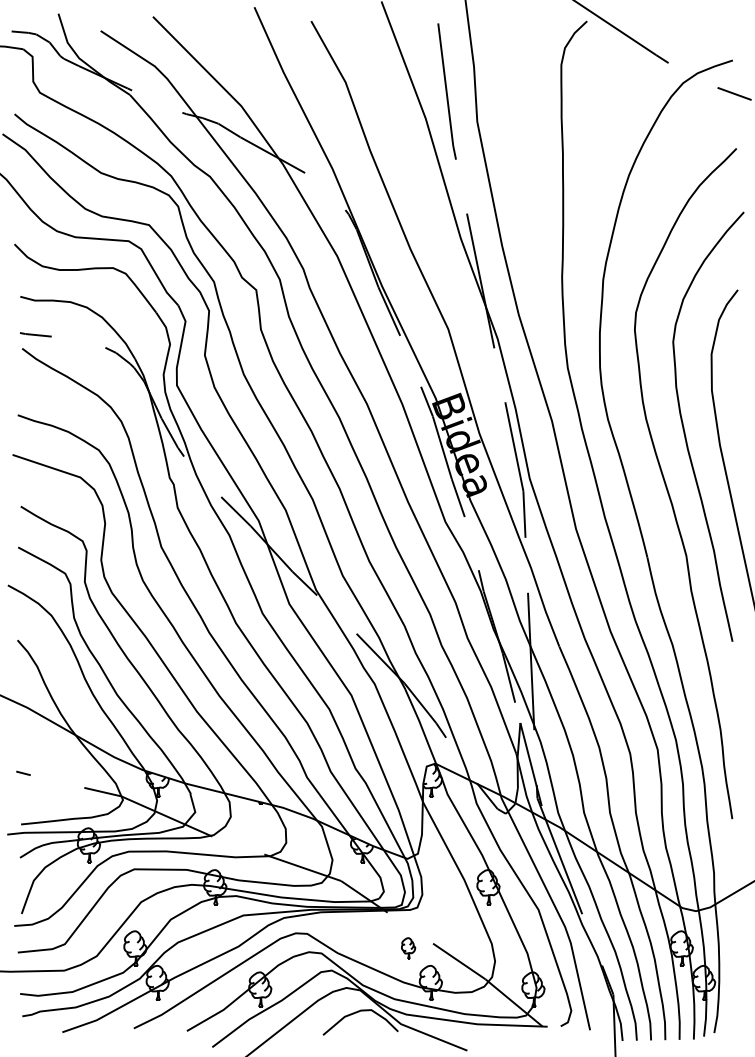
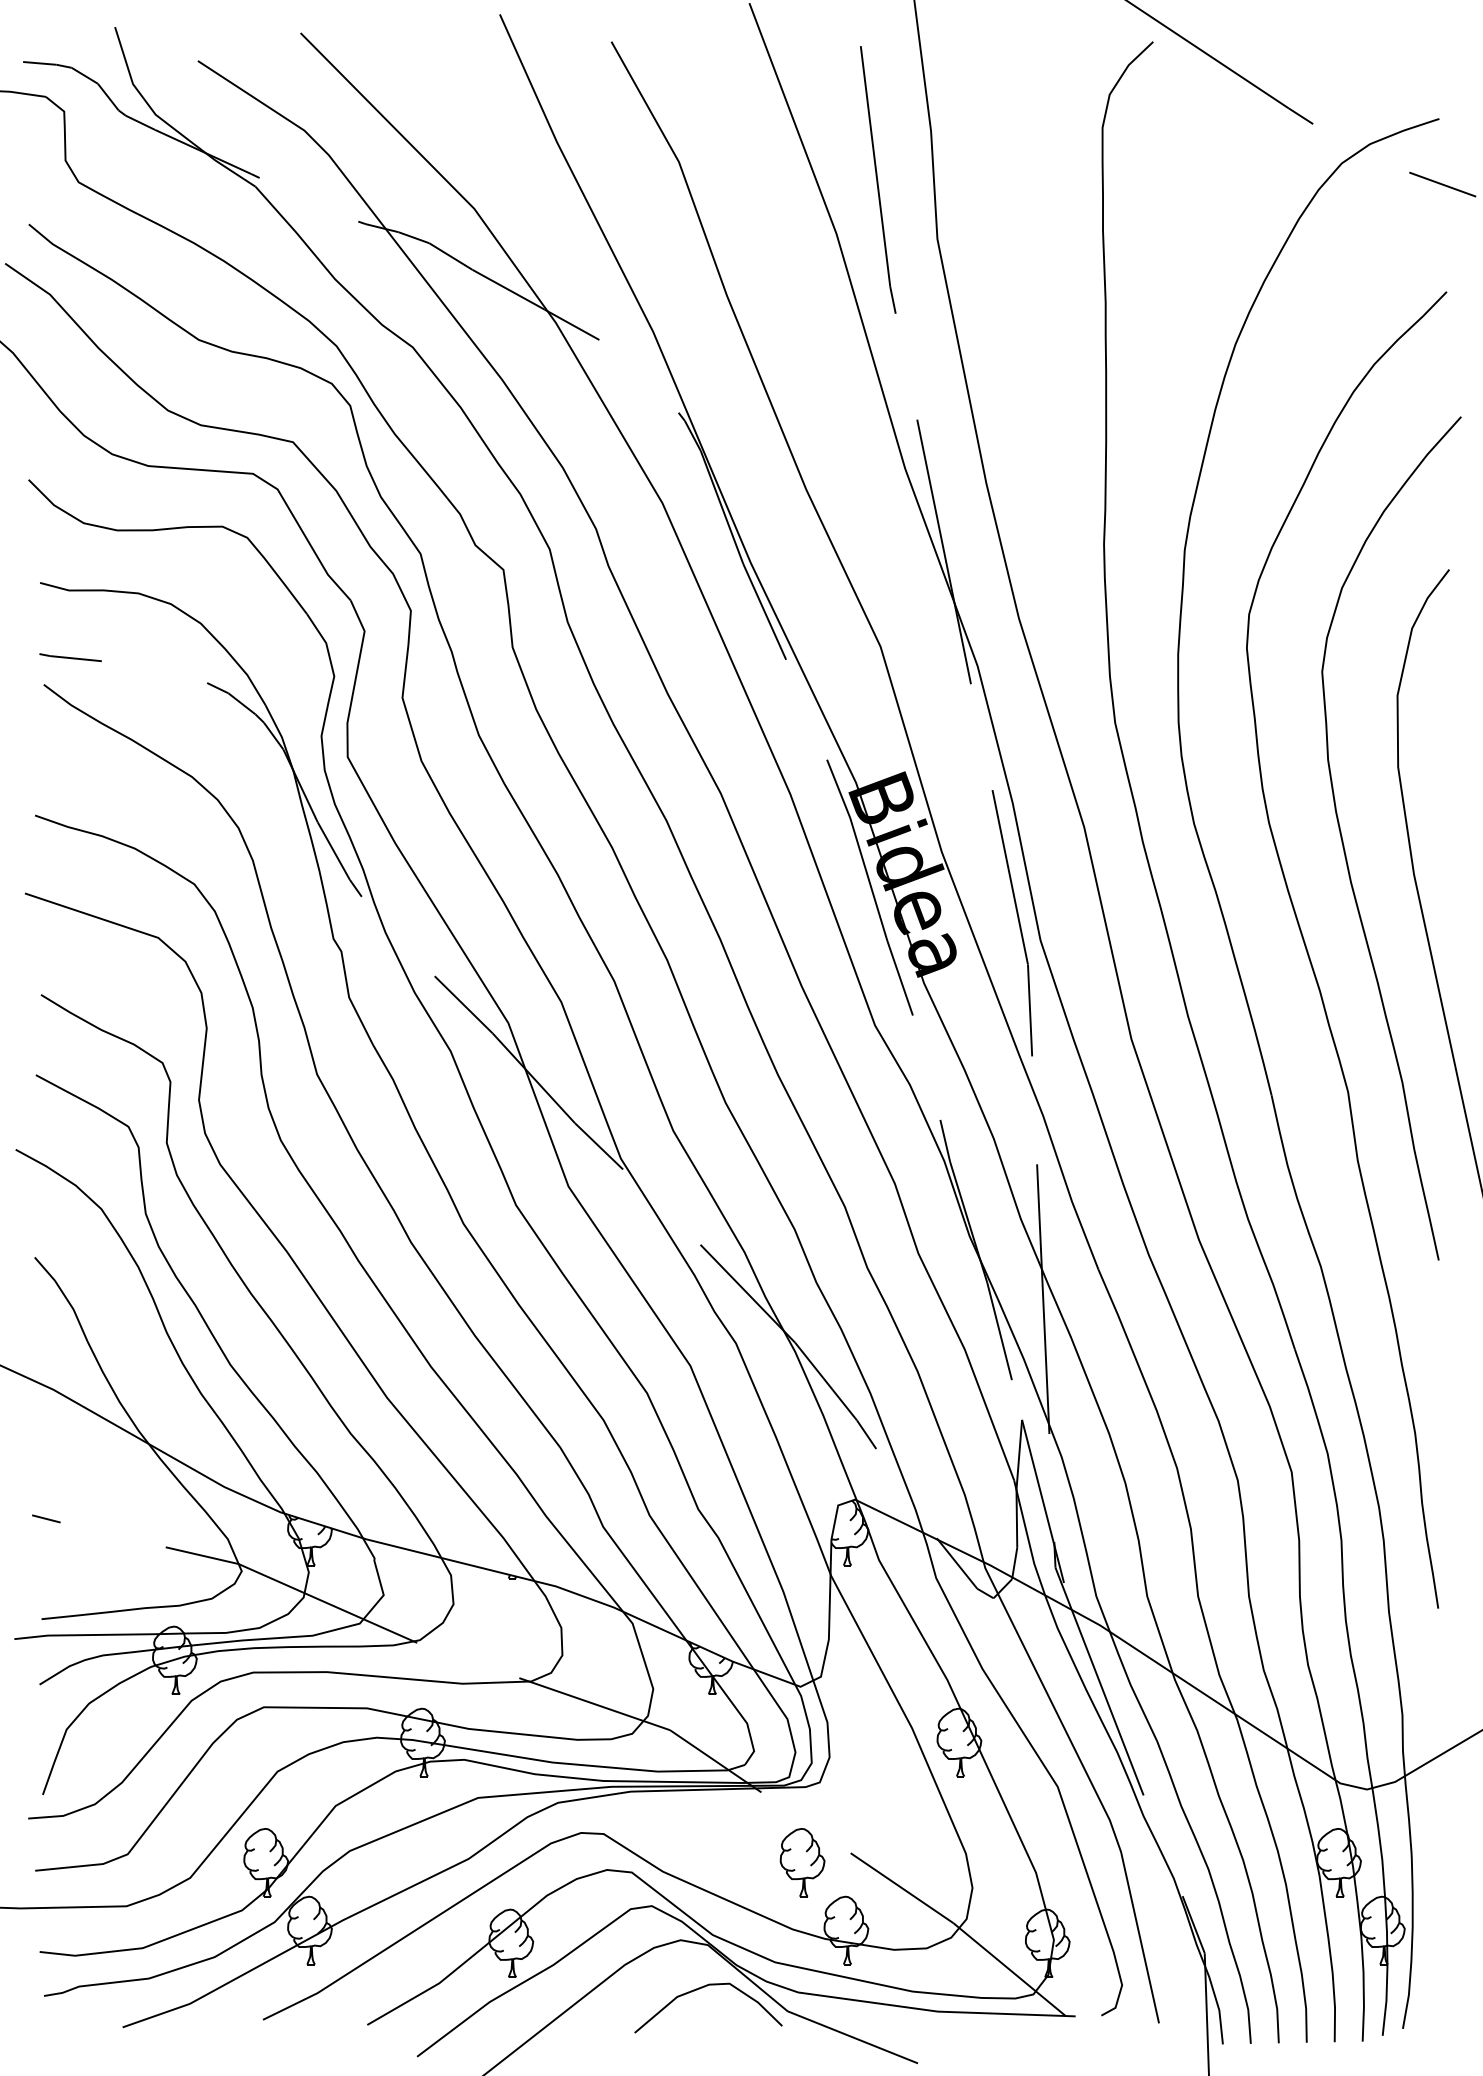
part: (408, 948) -> (802, 1862), size x1.67

